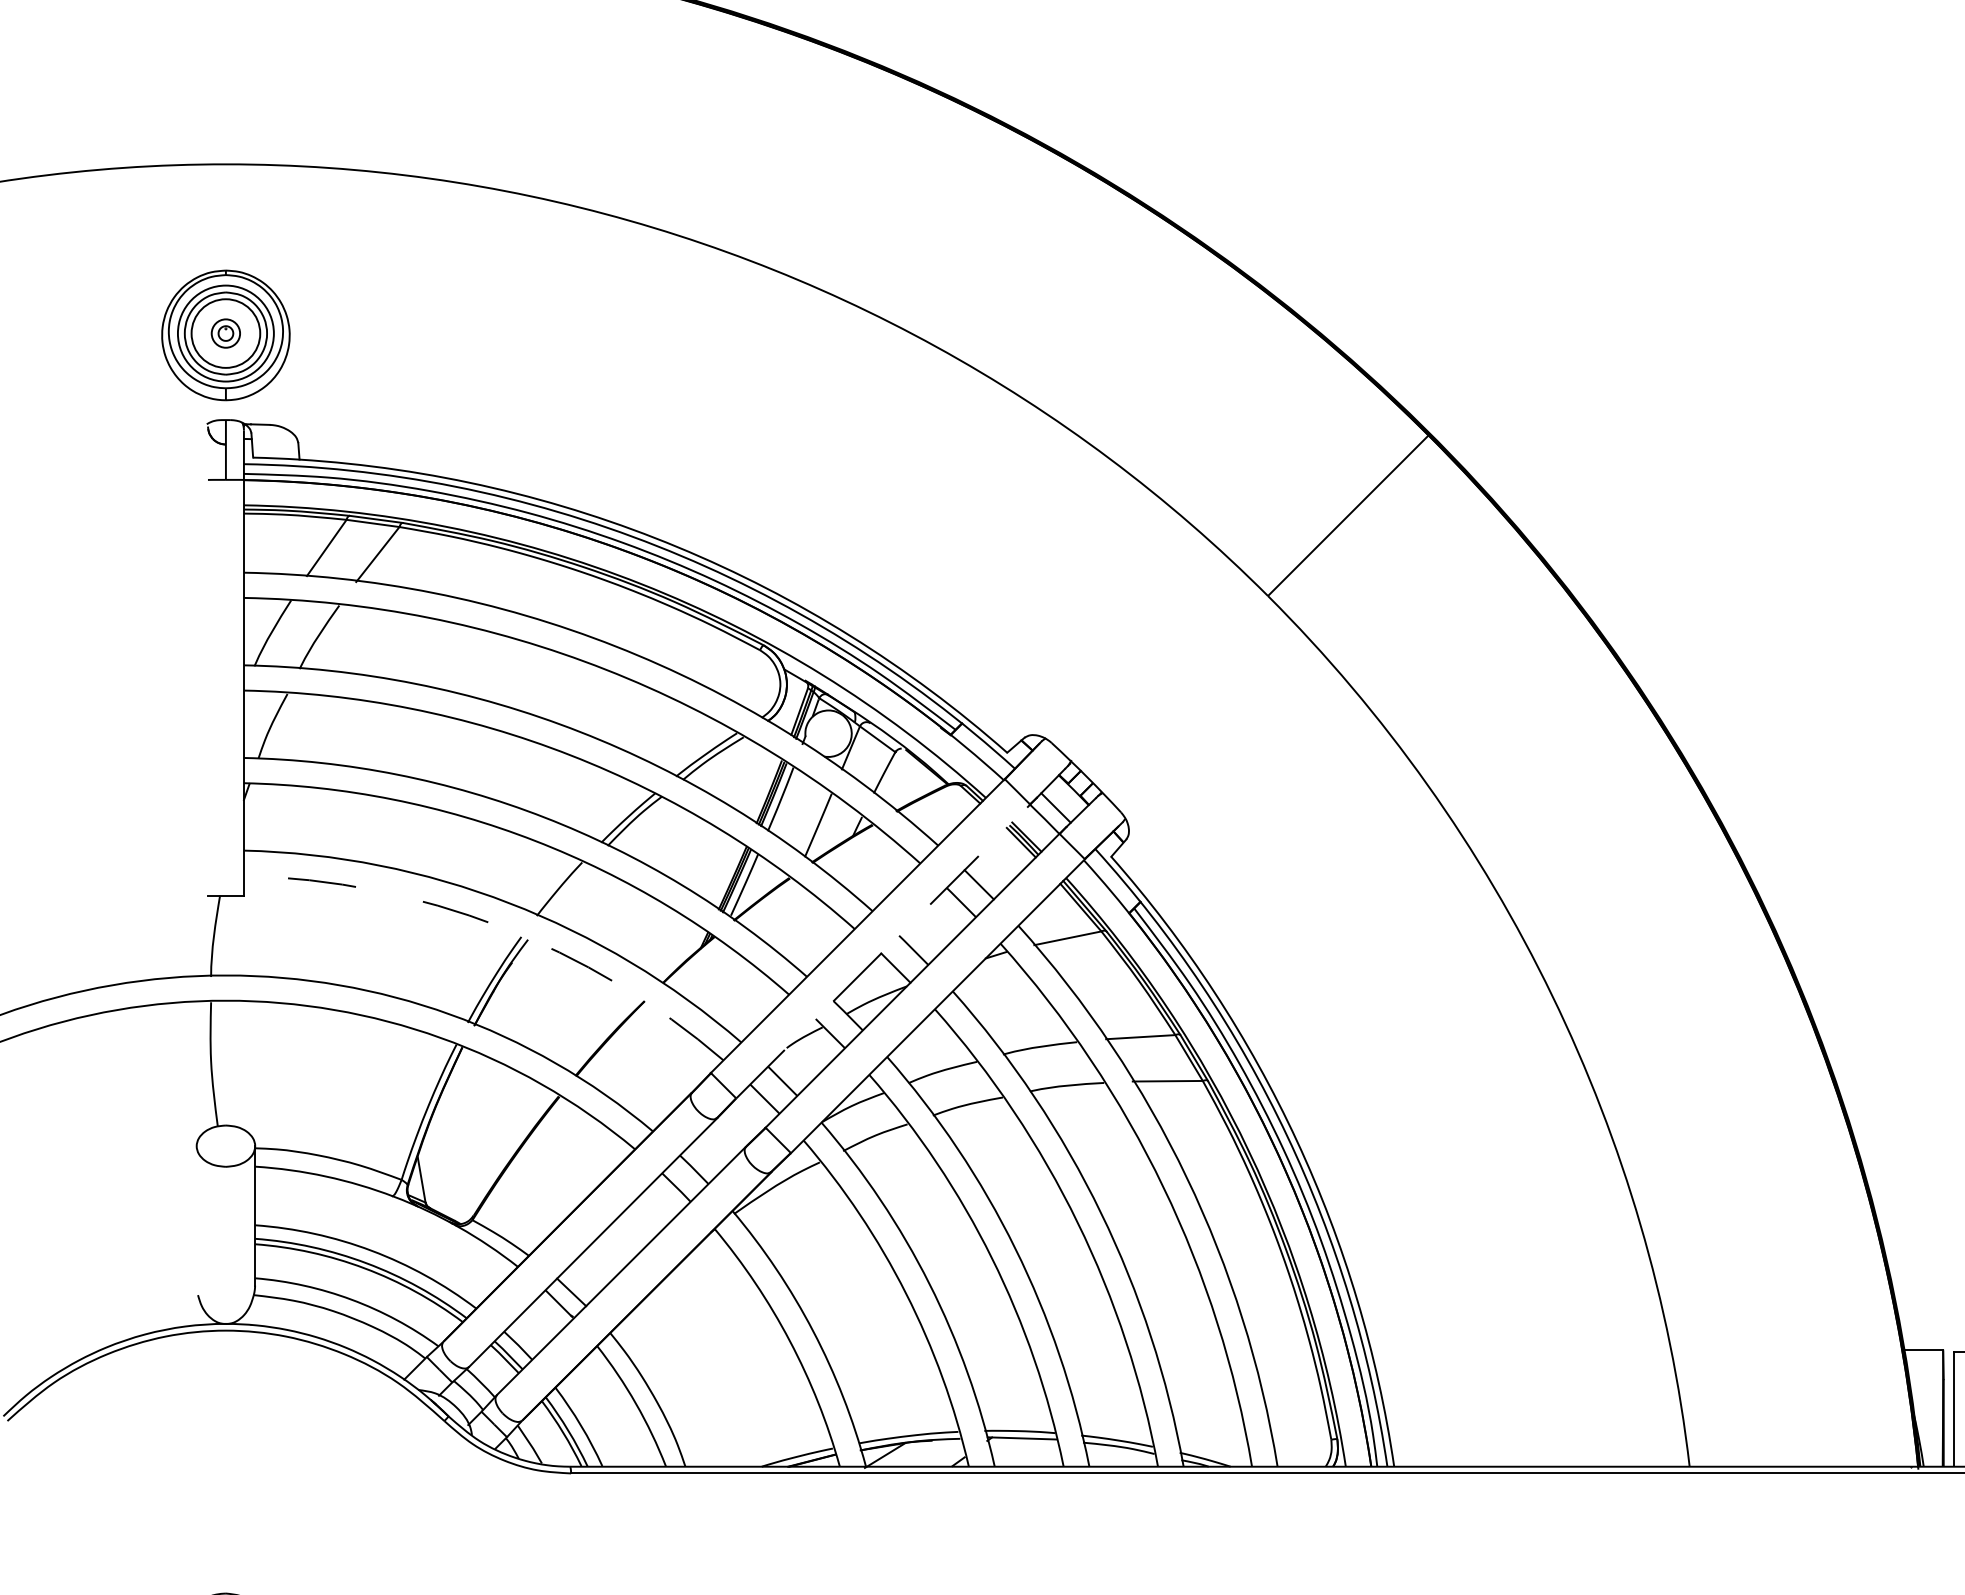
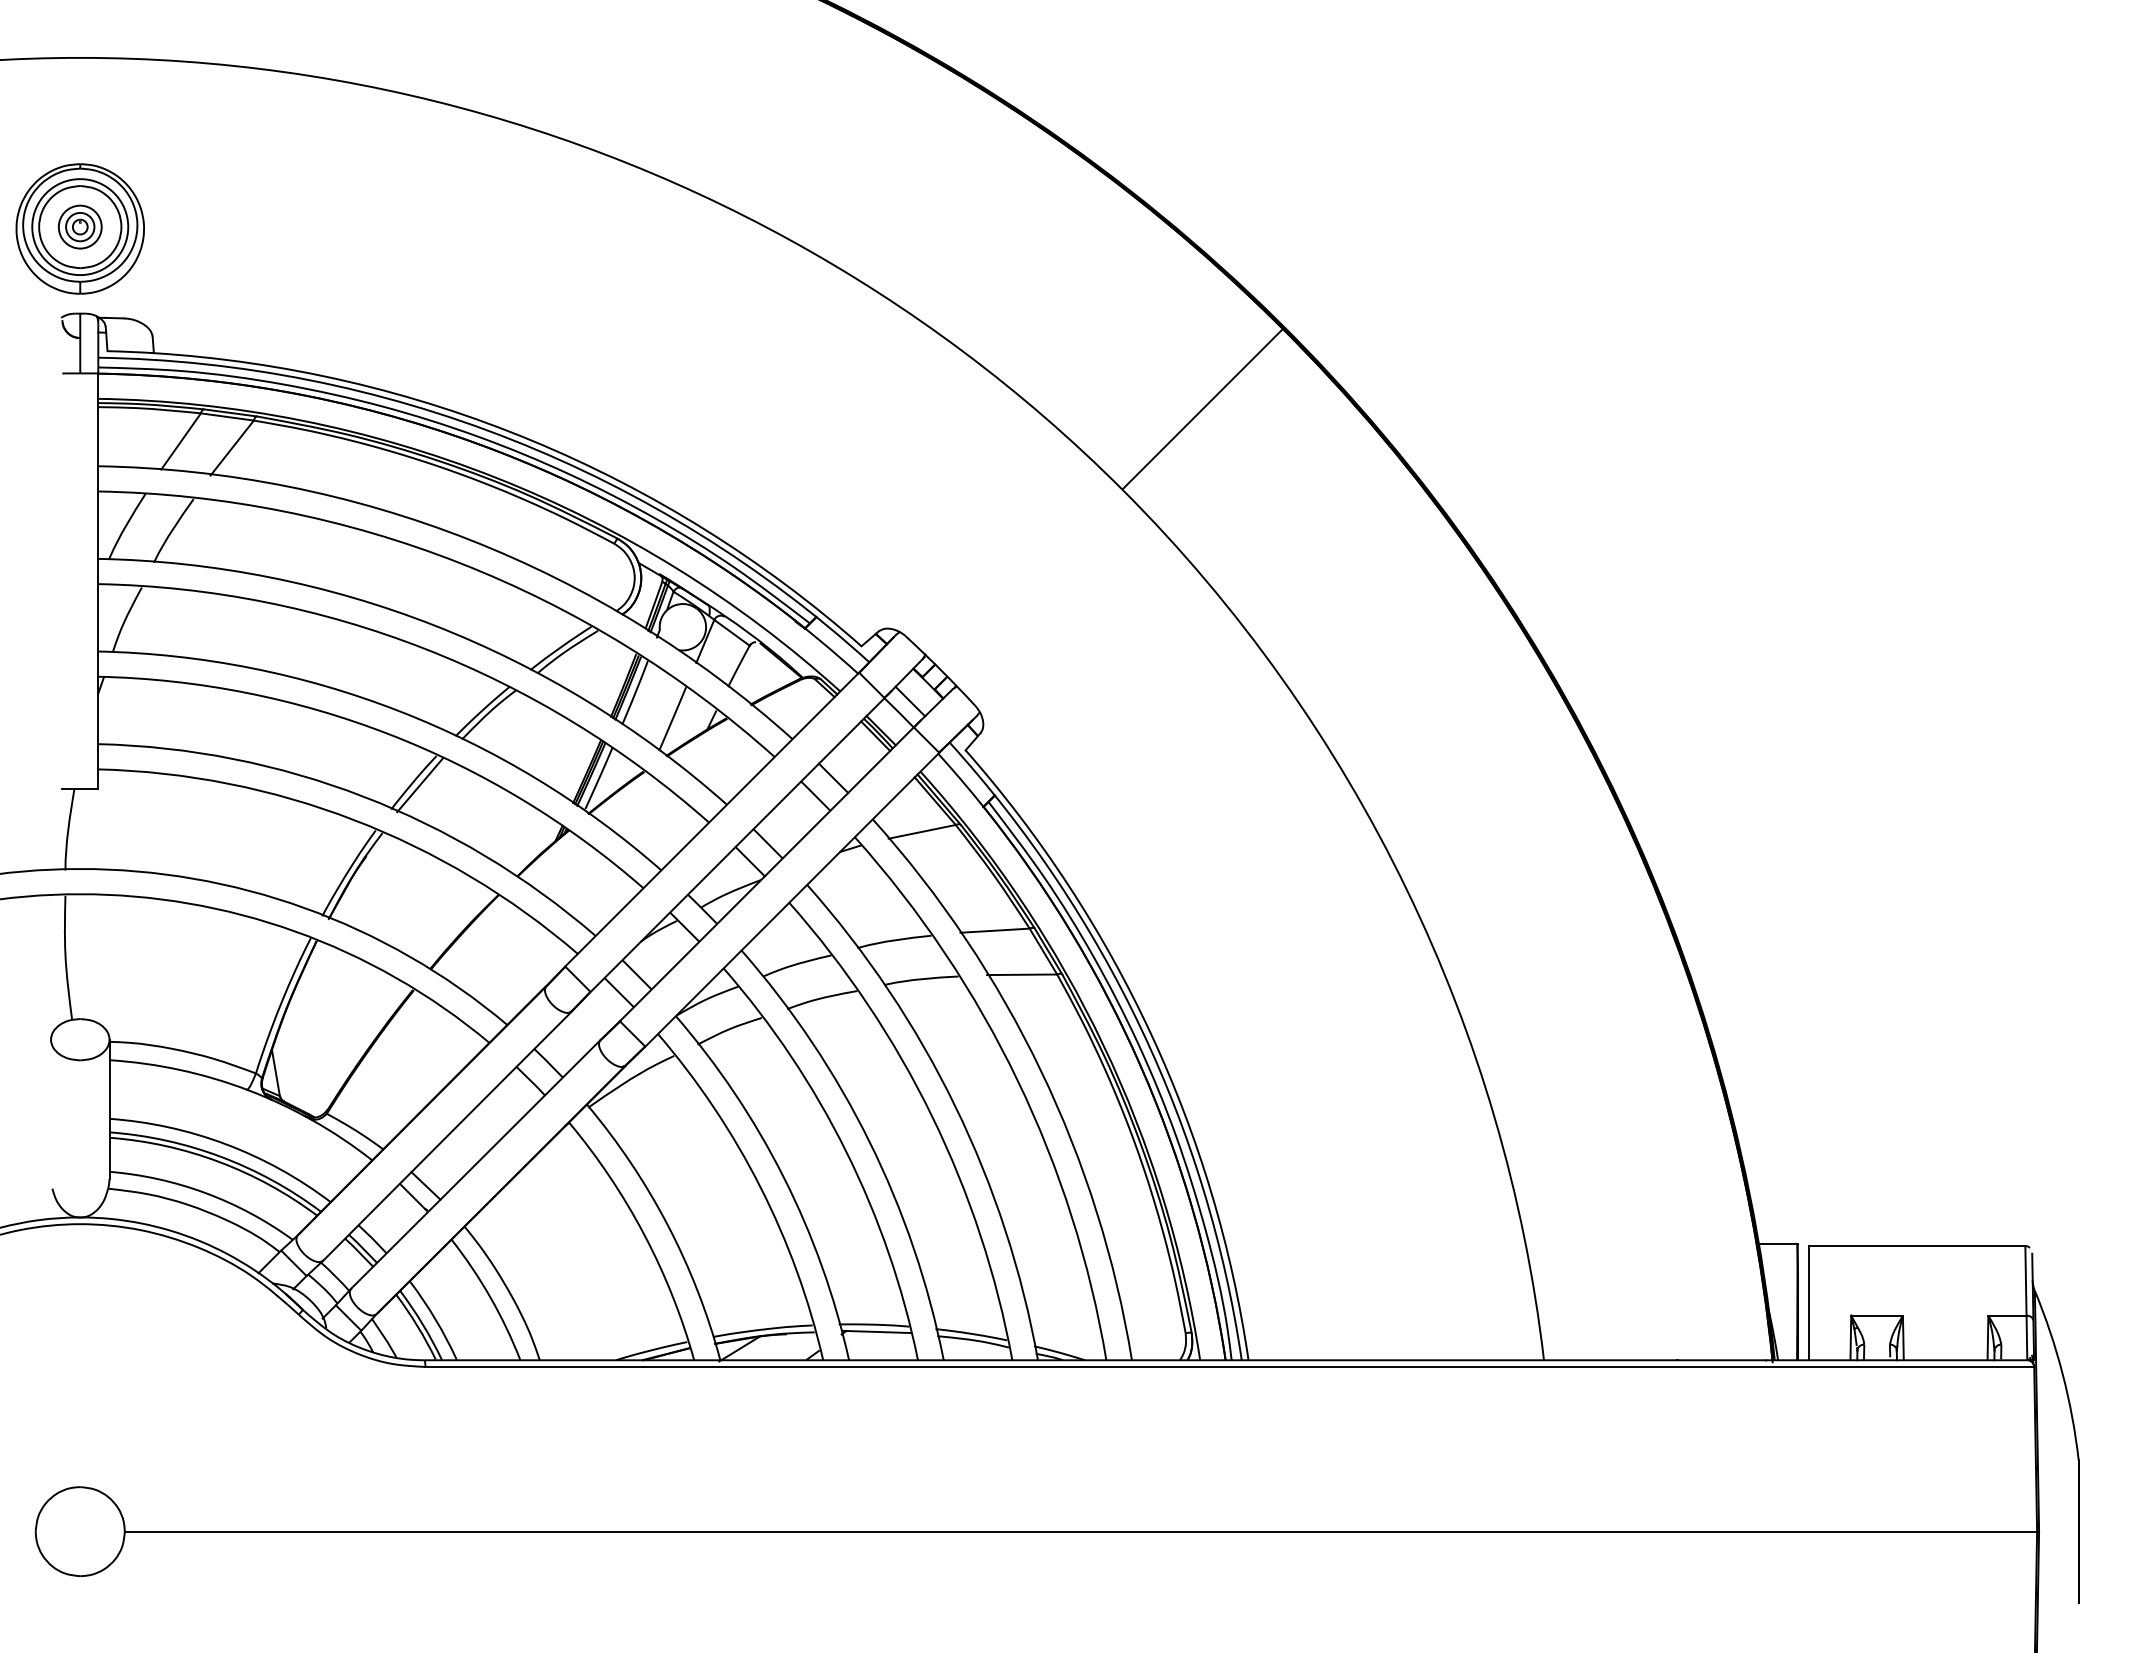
circle: (225, 332) -> (79, 226), size x0.62
line: (565, 891) -> (419, 785), added
arc: (500, 926) -> (354, 820), dashed -> solid
line: (883, 951) -> (737, 845), dashed -> solid

